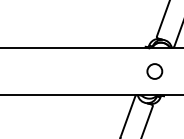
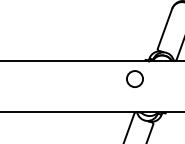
circle: (154, 71) -> (134, 79), moved

